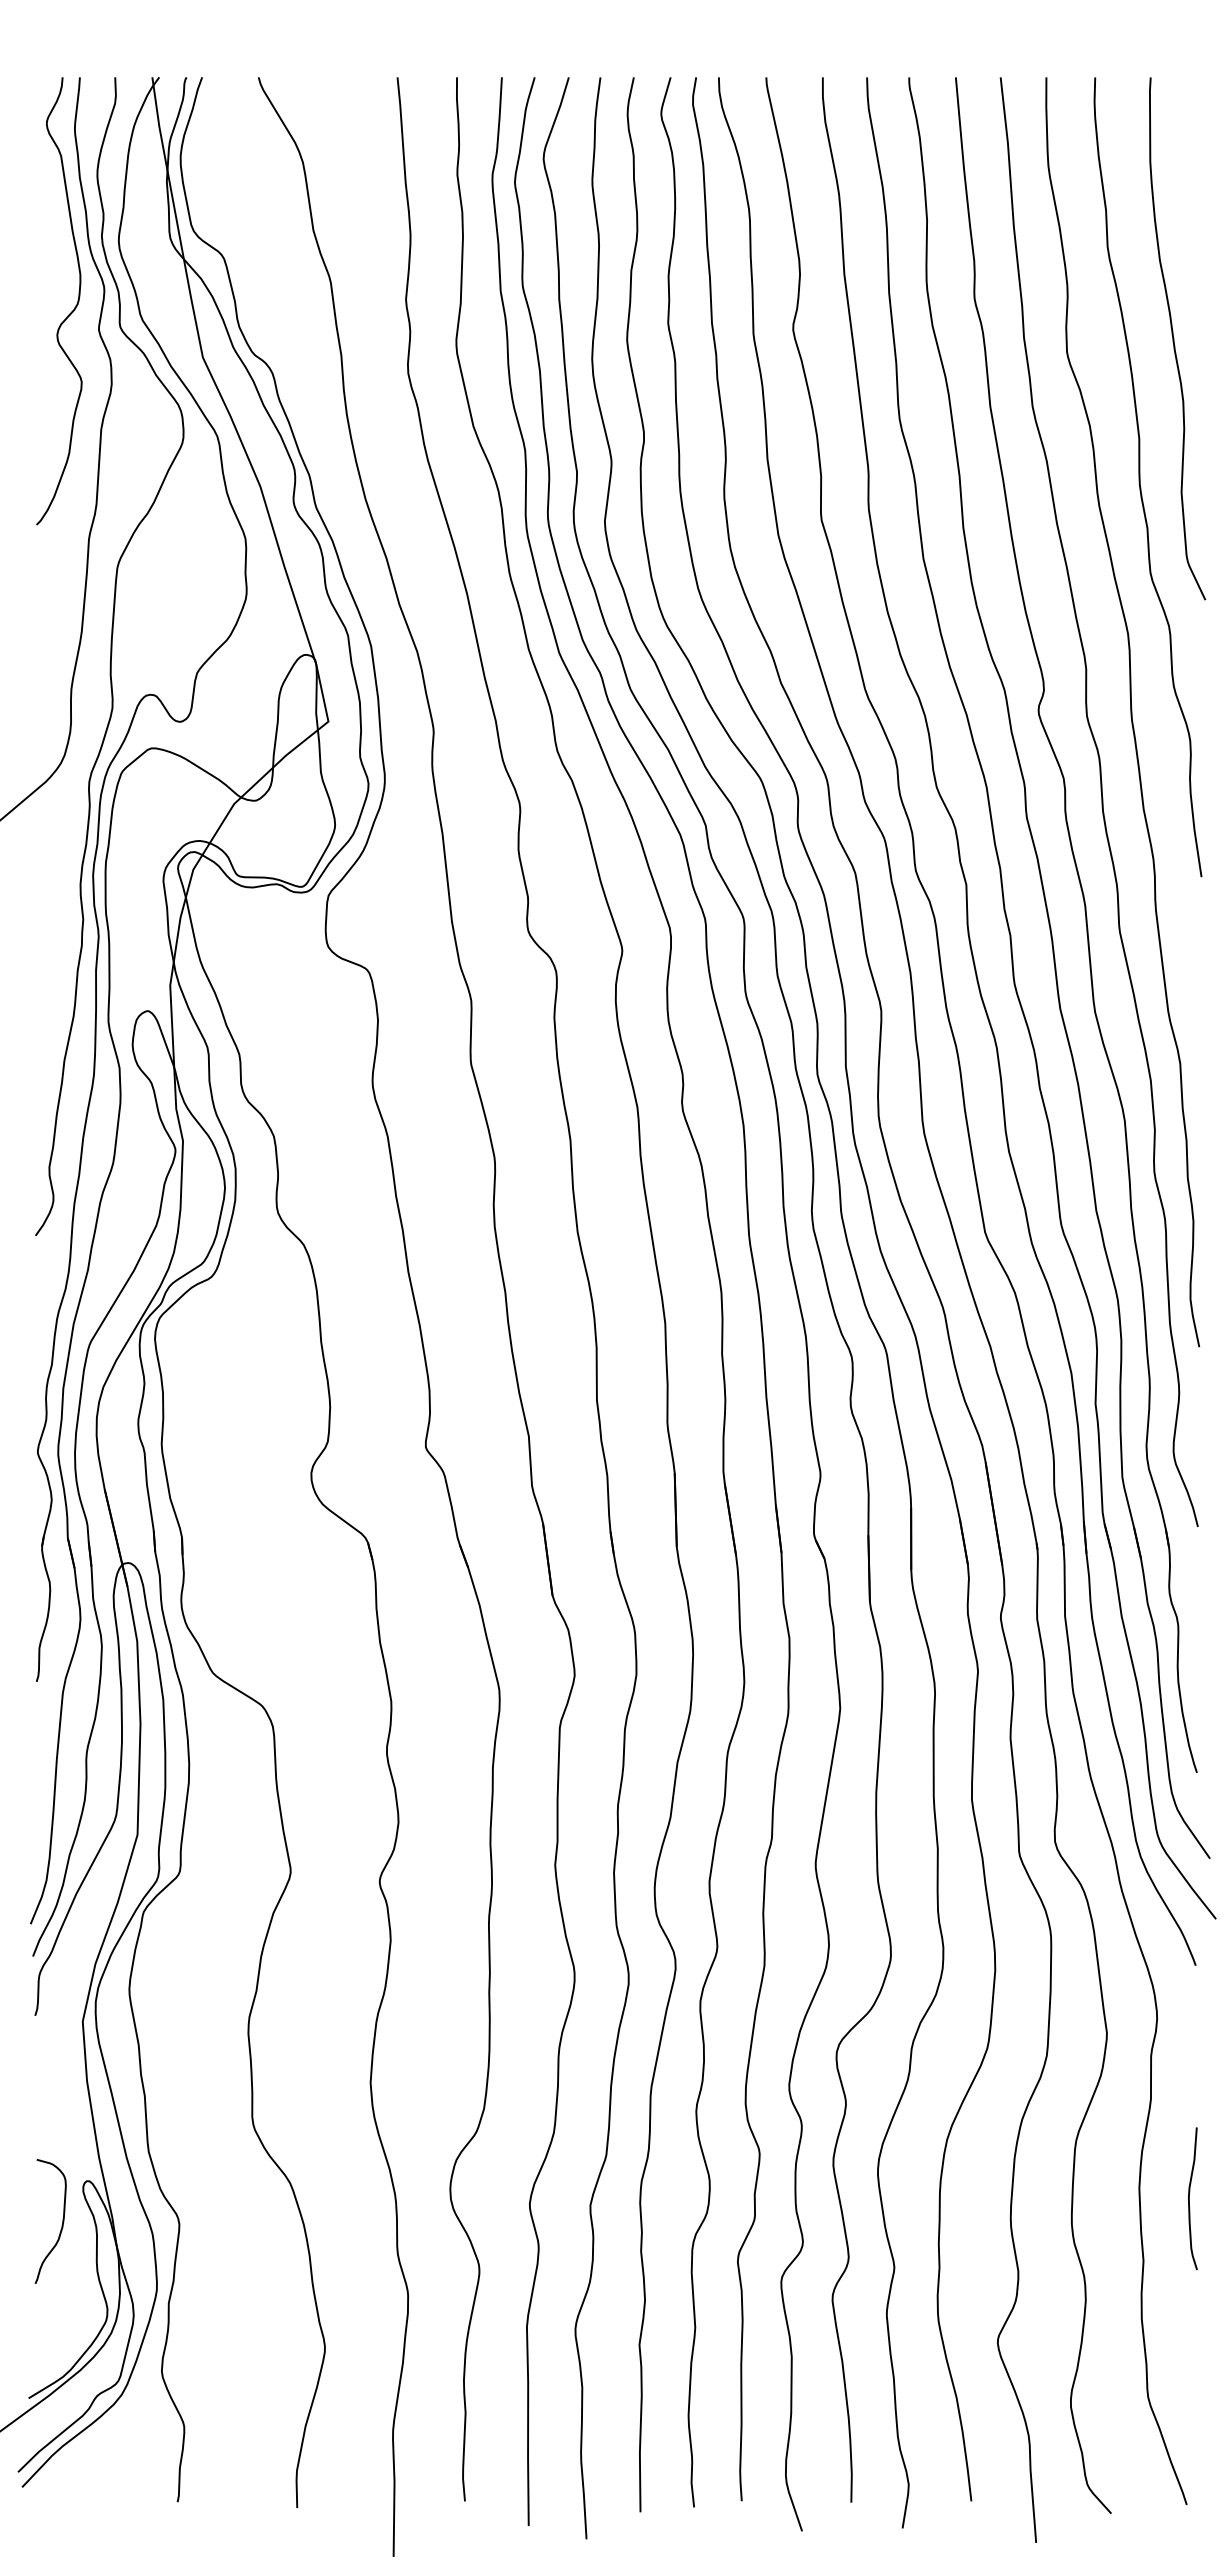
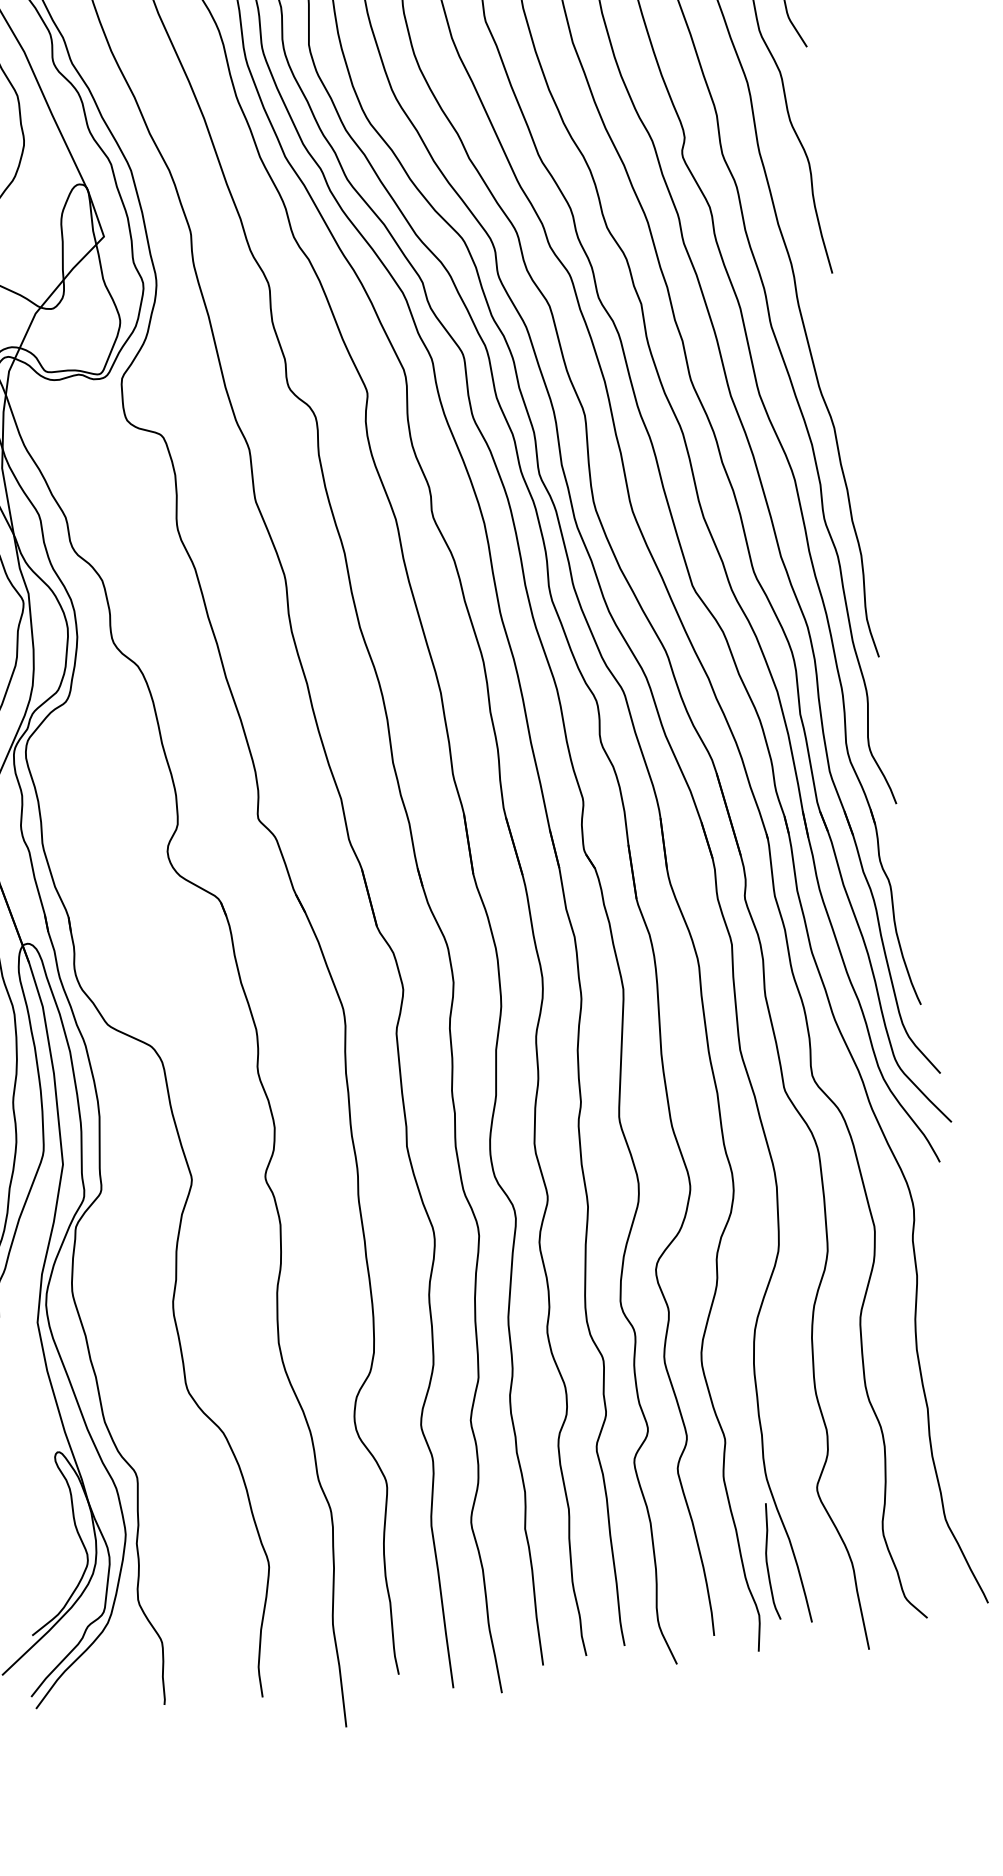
curve: (1189, 2198) -> (767, 1561), moved
curve: (61, 2225) -> (41, 1491), removed

